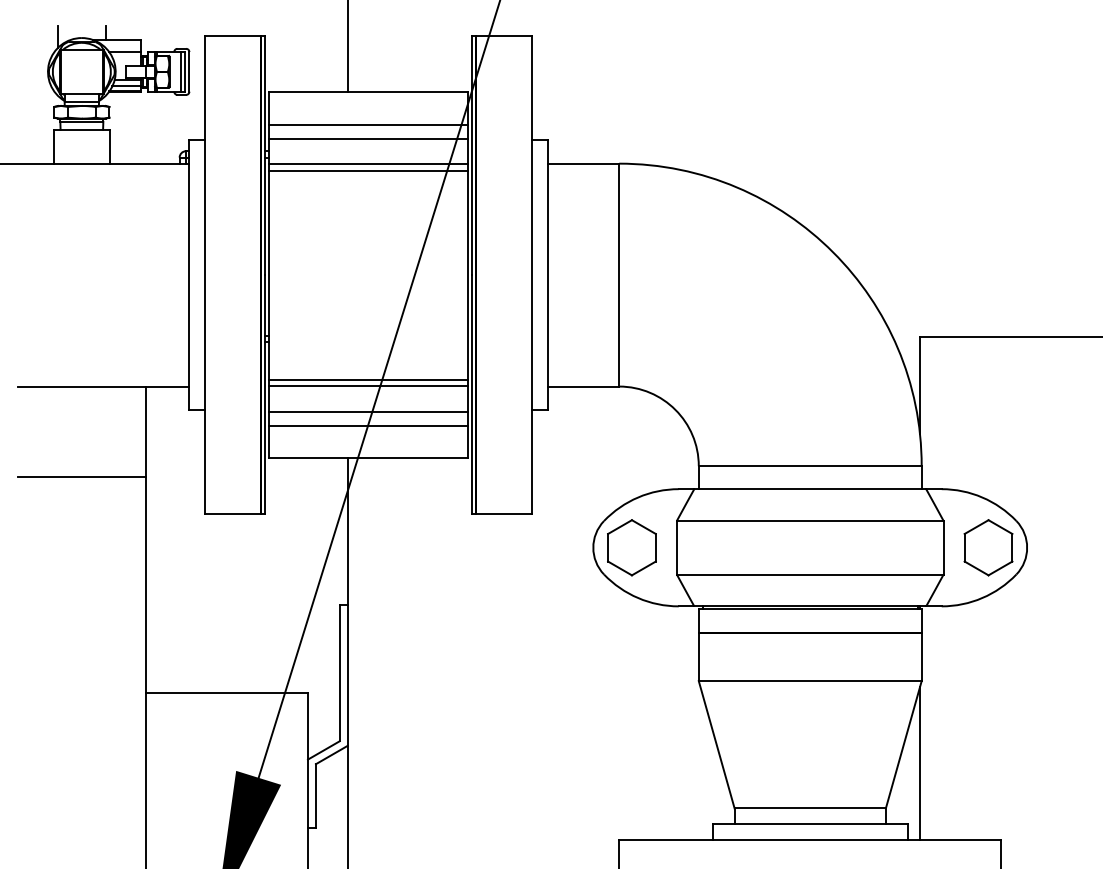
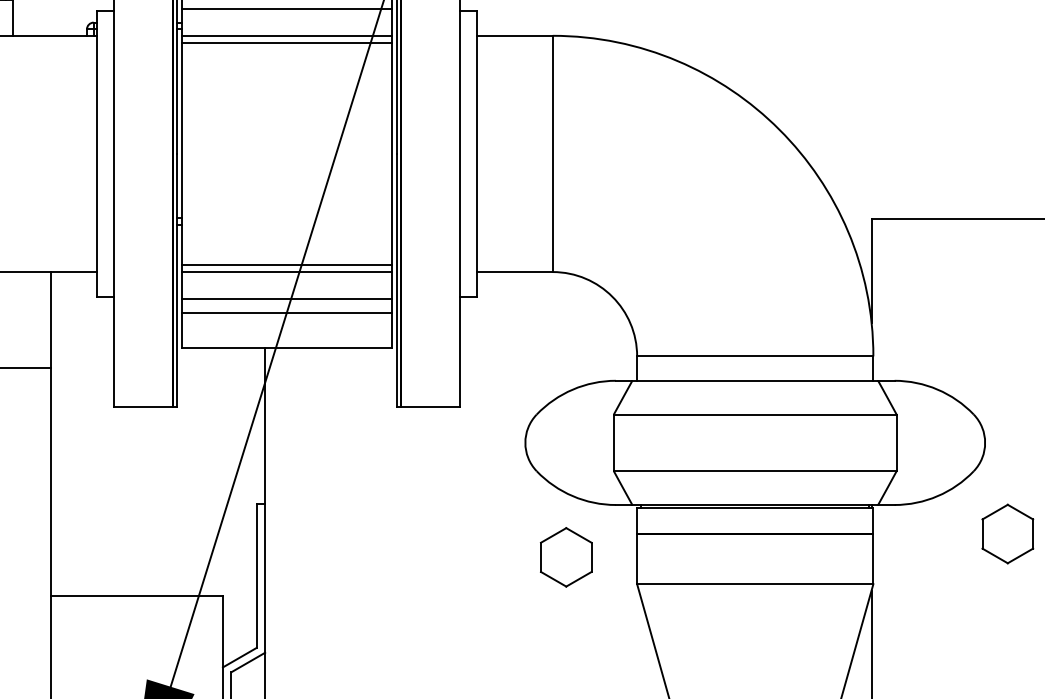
part: (631, 547) -> (565, 557), moved
part: (988, 547) -> (1007, 533), moved

